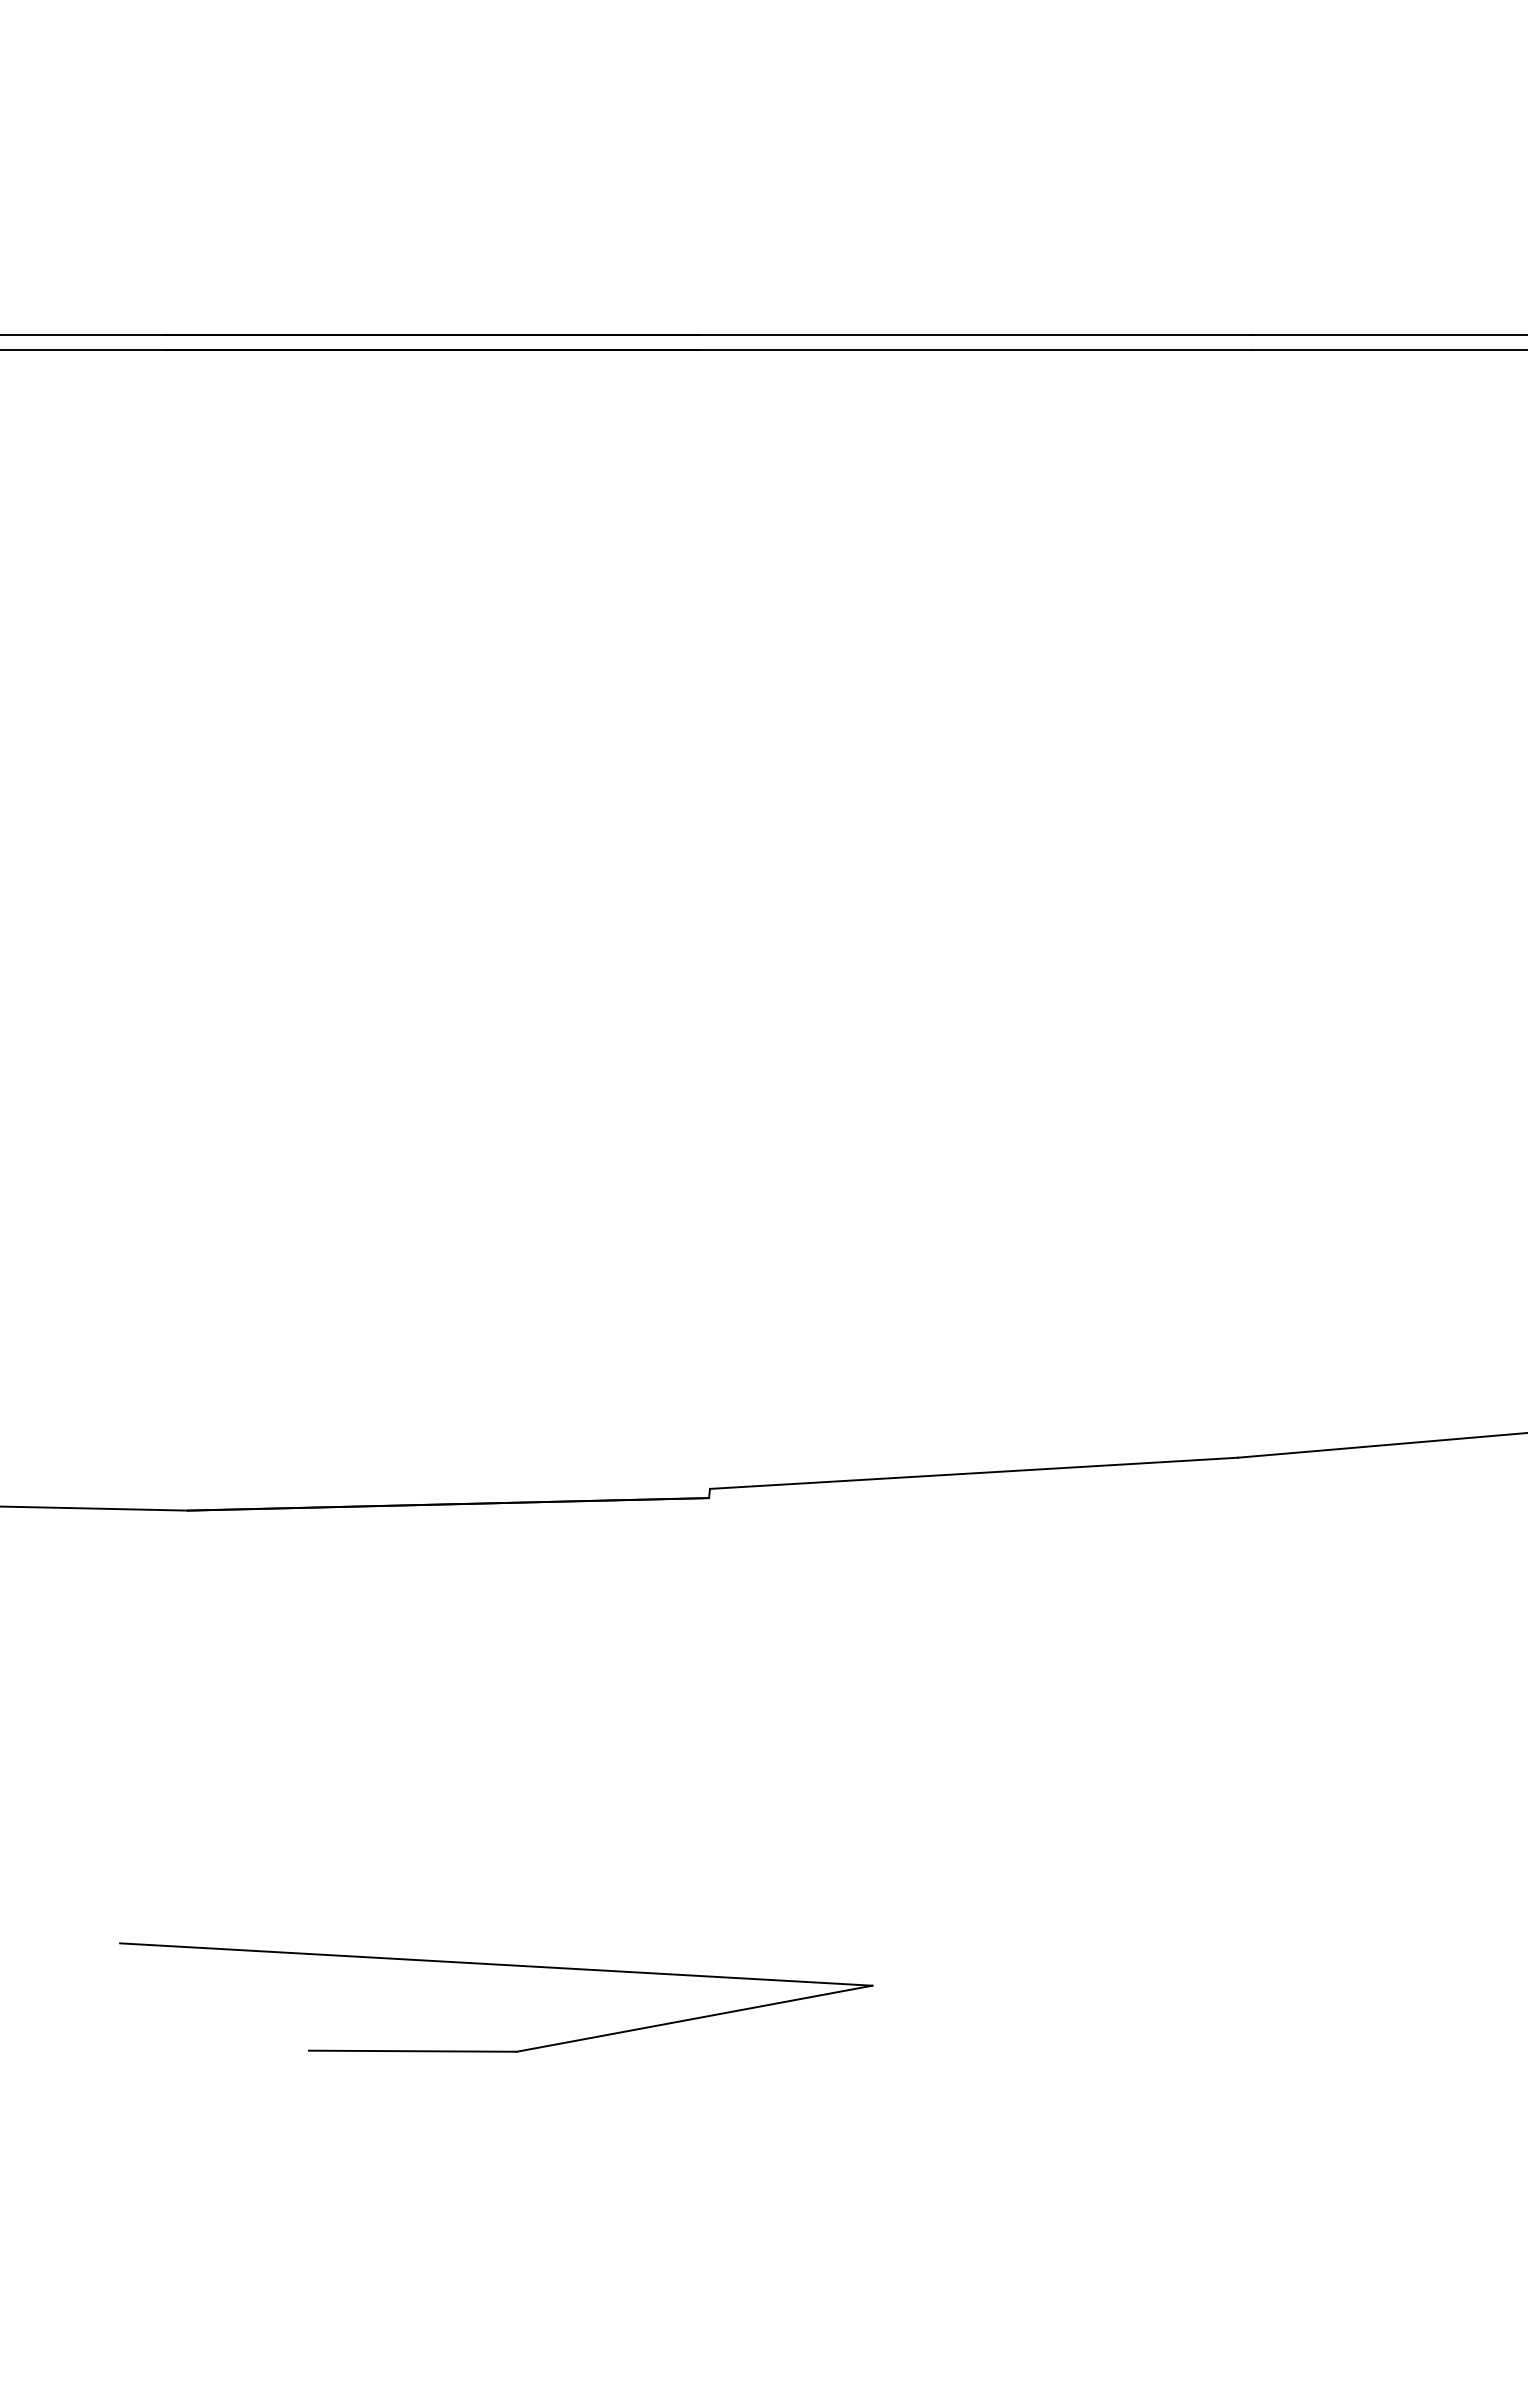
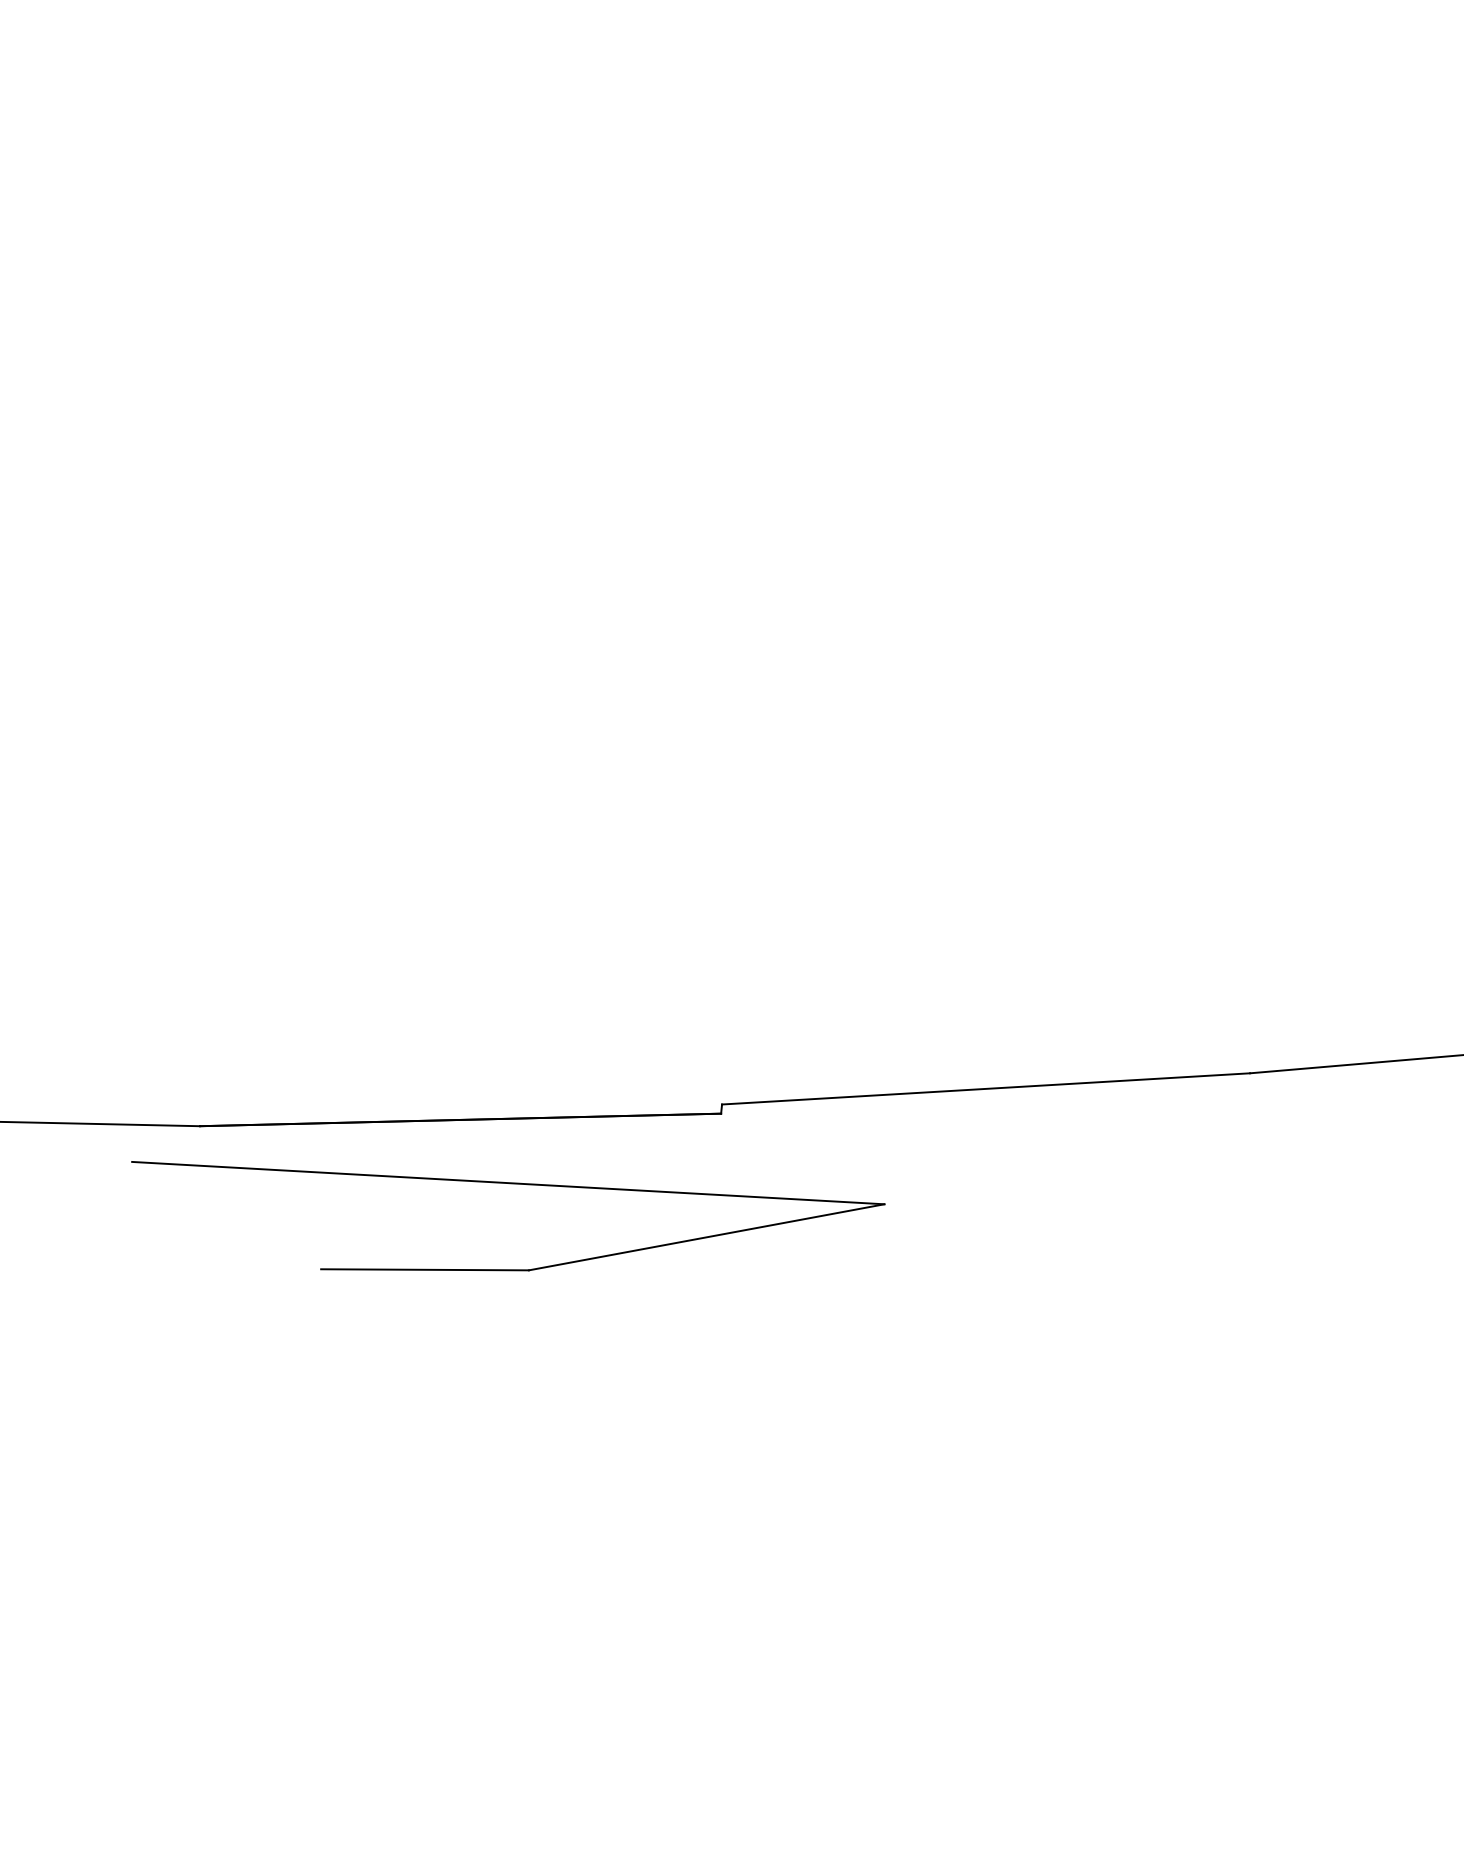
part: (496, 1965) -> (508, 1184), moved

